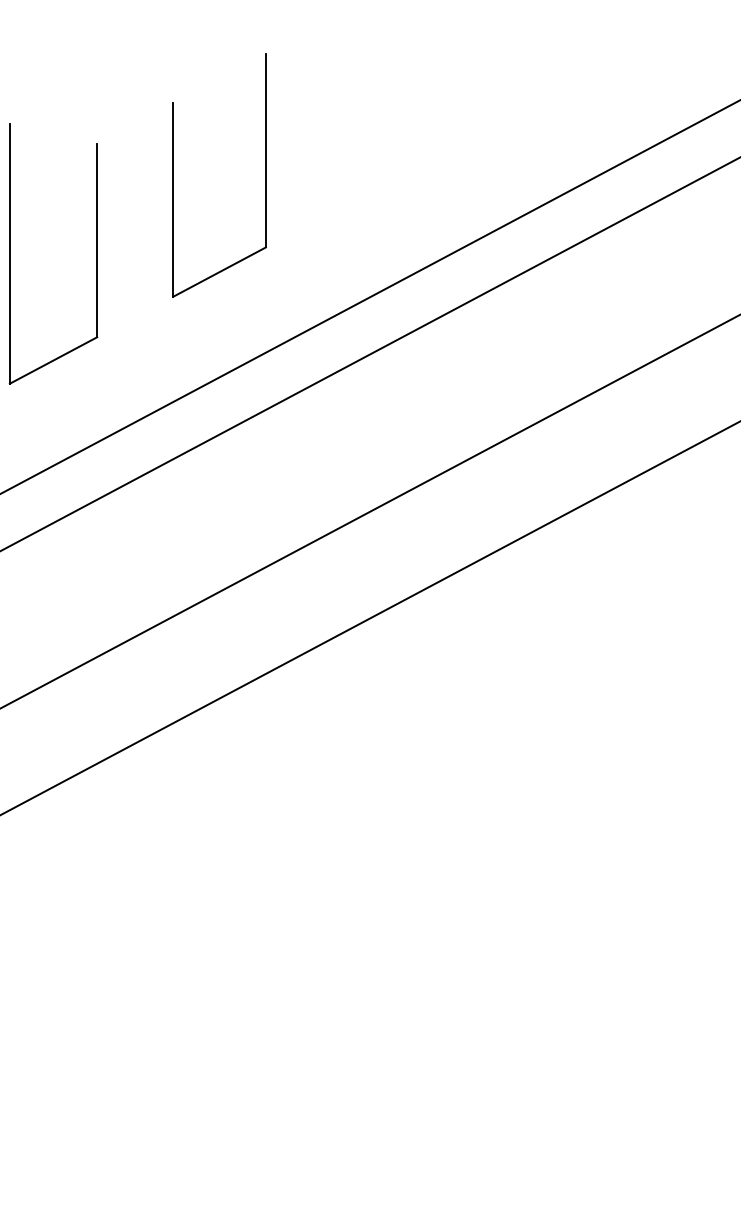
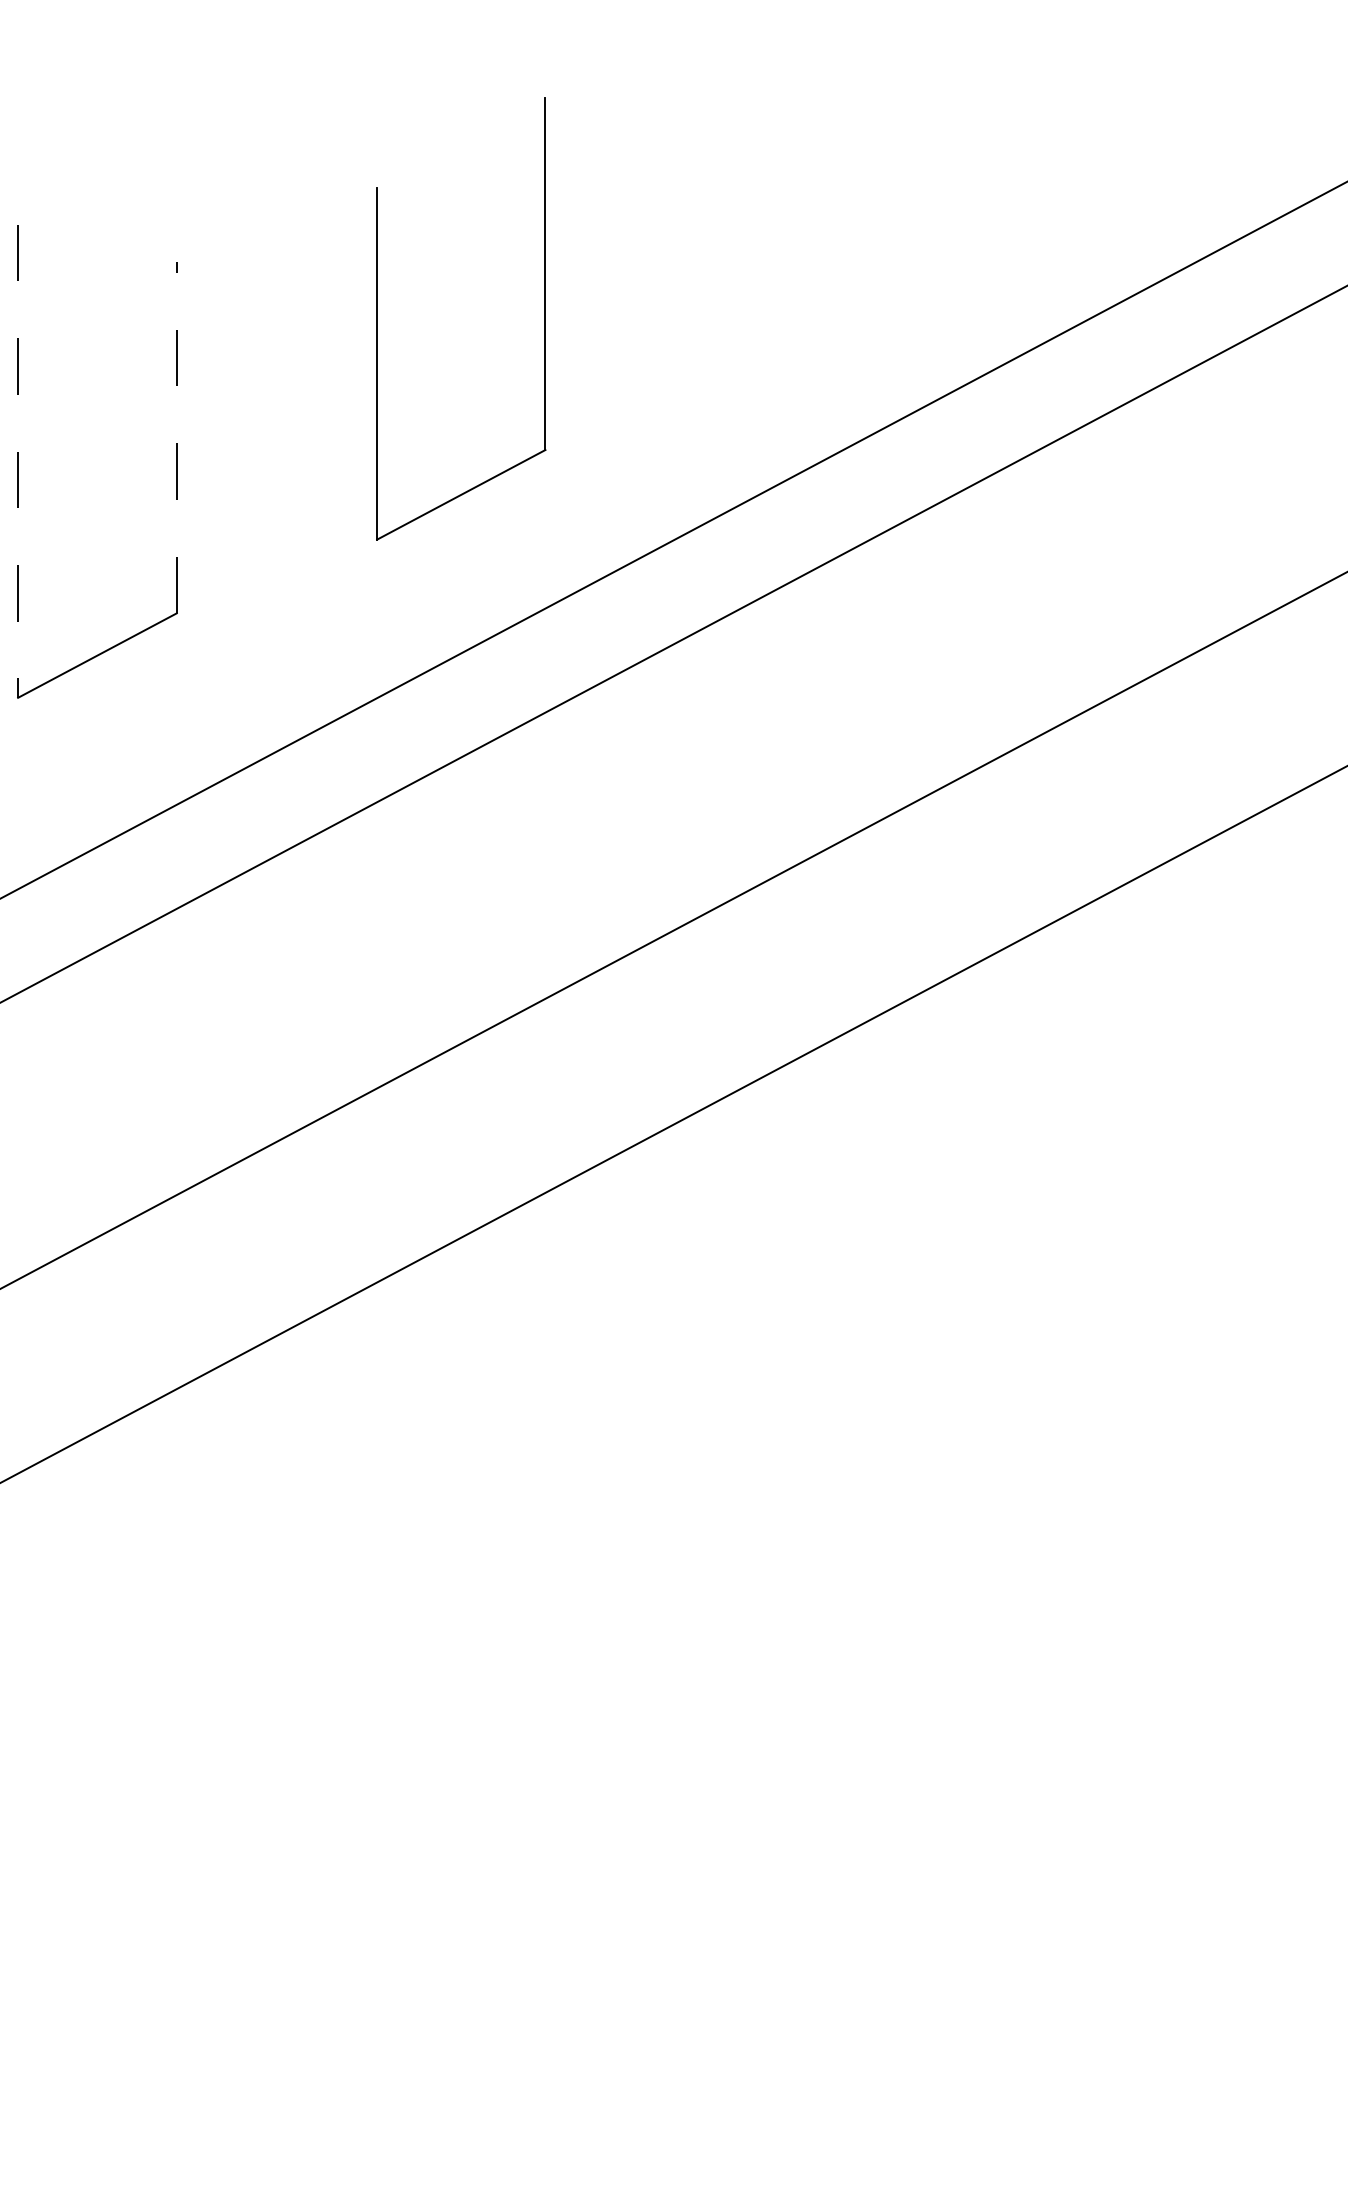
part: (173, 175) -> (377, 319), moved
line: (97, 240) -> (177, 437), solid -> dashed
line: (9, 254) -> (17, 462), solid -> dashed

